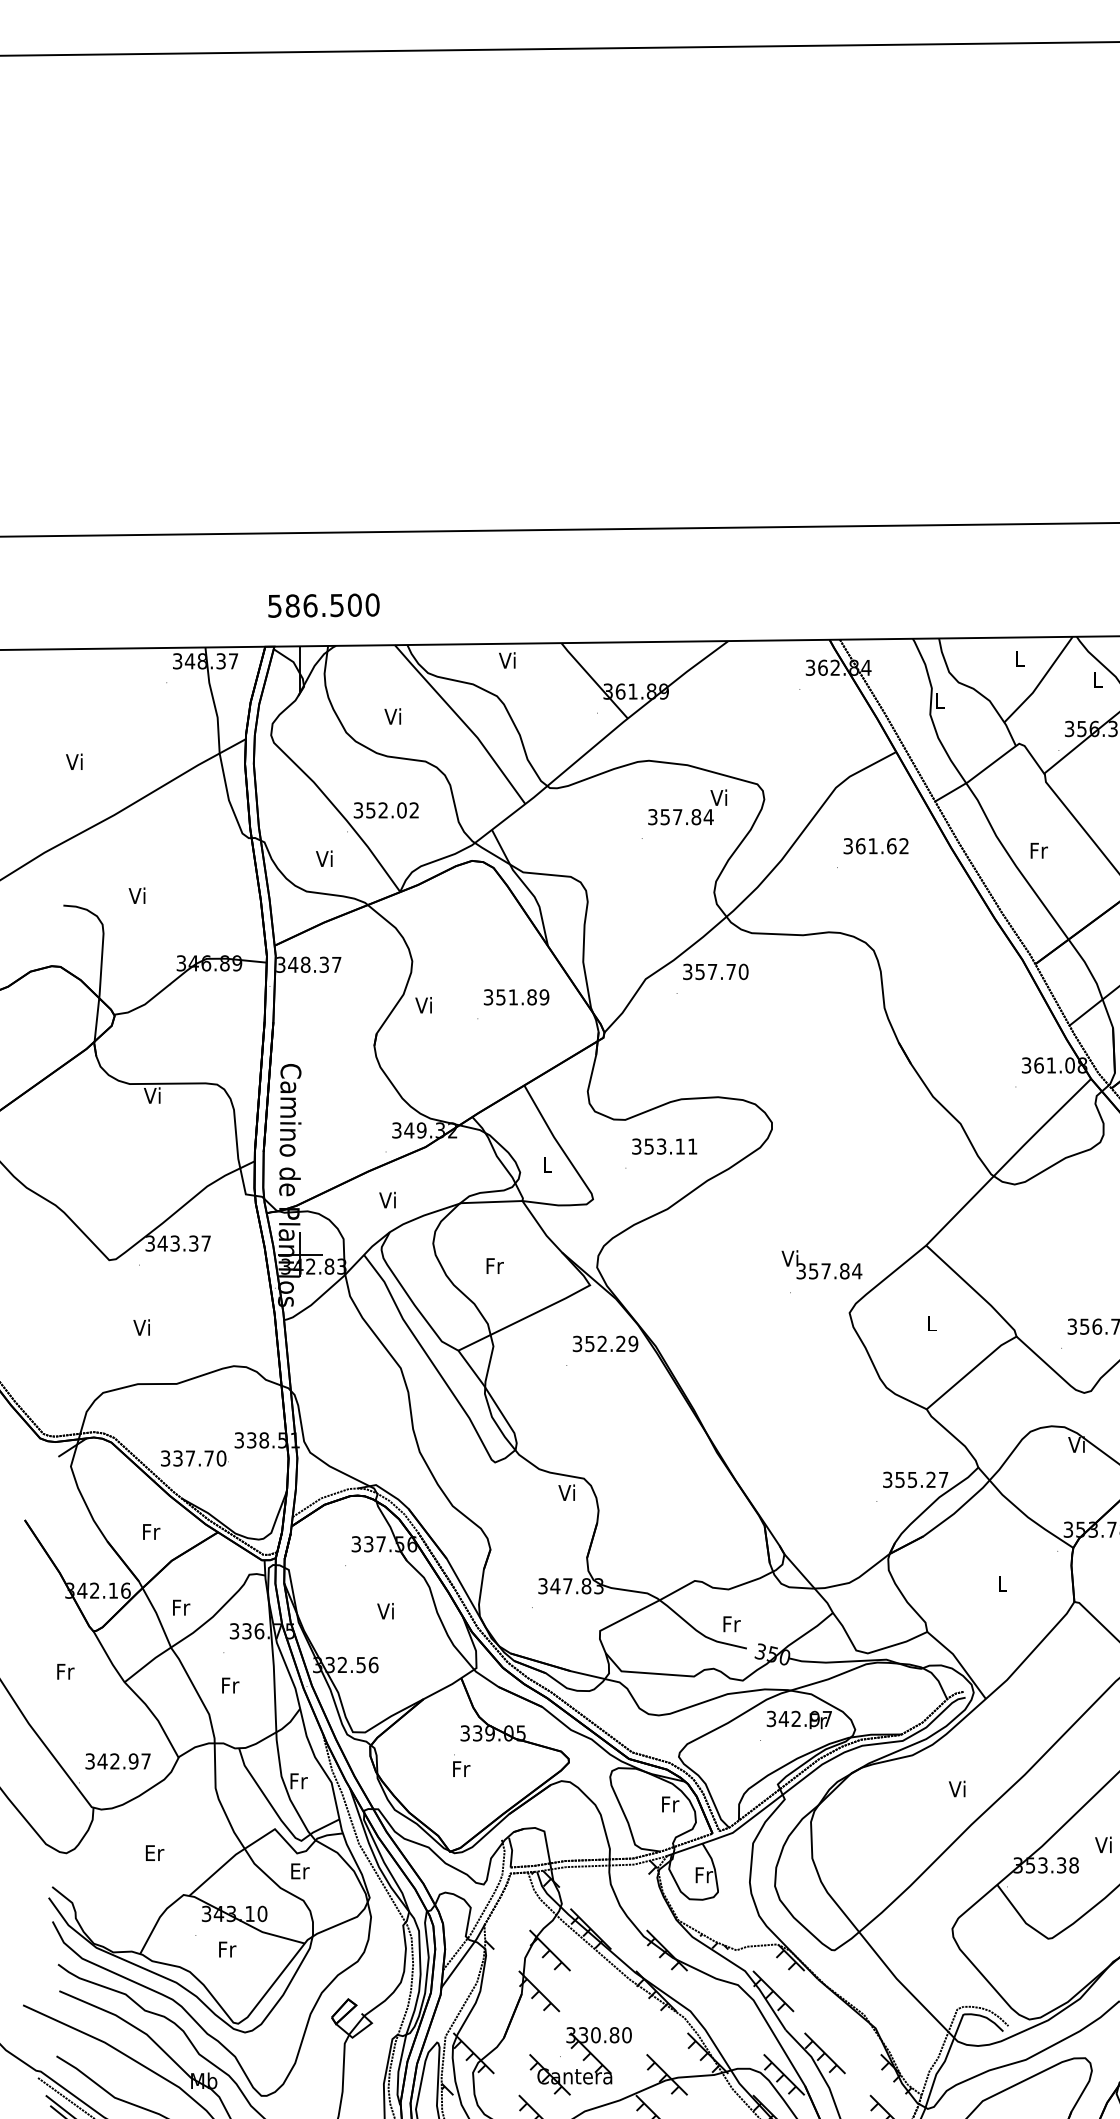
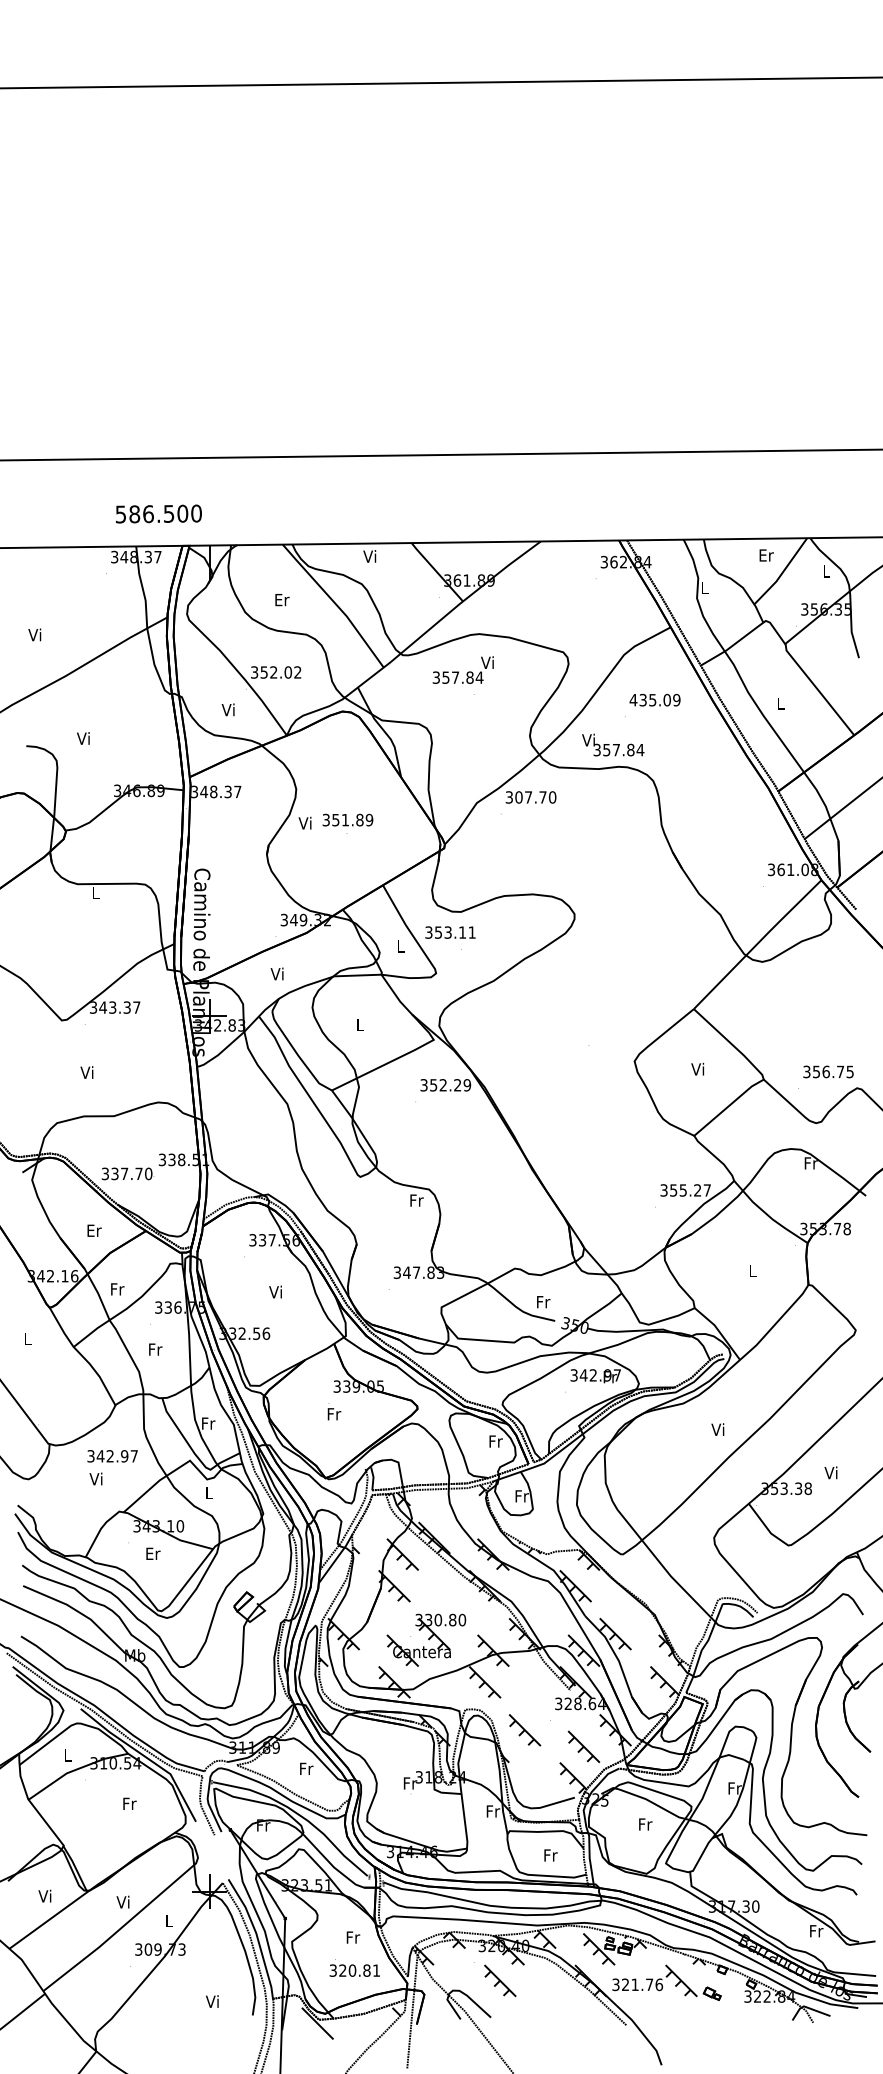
text: (323, 604) -> (158, 513), moved
text: (1020, 659) -> (766, 555), L -> Er
text: (393, 716) -> (281, 599), Vi -> Er
text: (686, 806) -> (462, 669), moved
text: (875, 845) -> (654, 699), 361.62 -> 435.09
text: (1039, 850) -> (781, 703), Fr -> L
text: (699, 971) -> (518, 797), 357.70 -> 307.70
text: (516, 996) -> (347, 819), moved
text: (151, 1094) -> (94, 892), Vi -> L
text: (664, 1146) -> (450, 932), moved
text: (822, 1264) -> (613, 744), moved
text: (495, 1266) -> (360, 1025), Fr -> L
text: (930, 1322) -> (697, 1068), L -> Vi
text: (1076, 1443) -> (810, 1162), Vi -> Fr
text: (567, 1492) -> (416, 1200), Vi -> Fr
text: (151, 1531) -> (94, 1230), Fr -> Er
text: (64, 1671) -> (27, 1338), Fr -> L
text: (117, 1761) -> (112, 1456), moved
text: (154, 1852) -> (96, 1478), Er -> Vi
text: (300, 1871) -> (209, 1493), Er -> L
text: (227, 1949) -> (153, 1553), Fr -> Er

